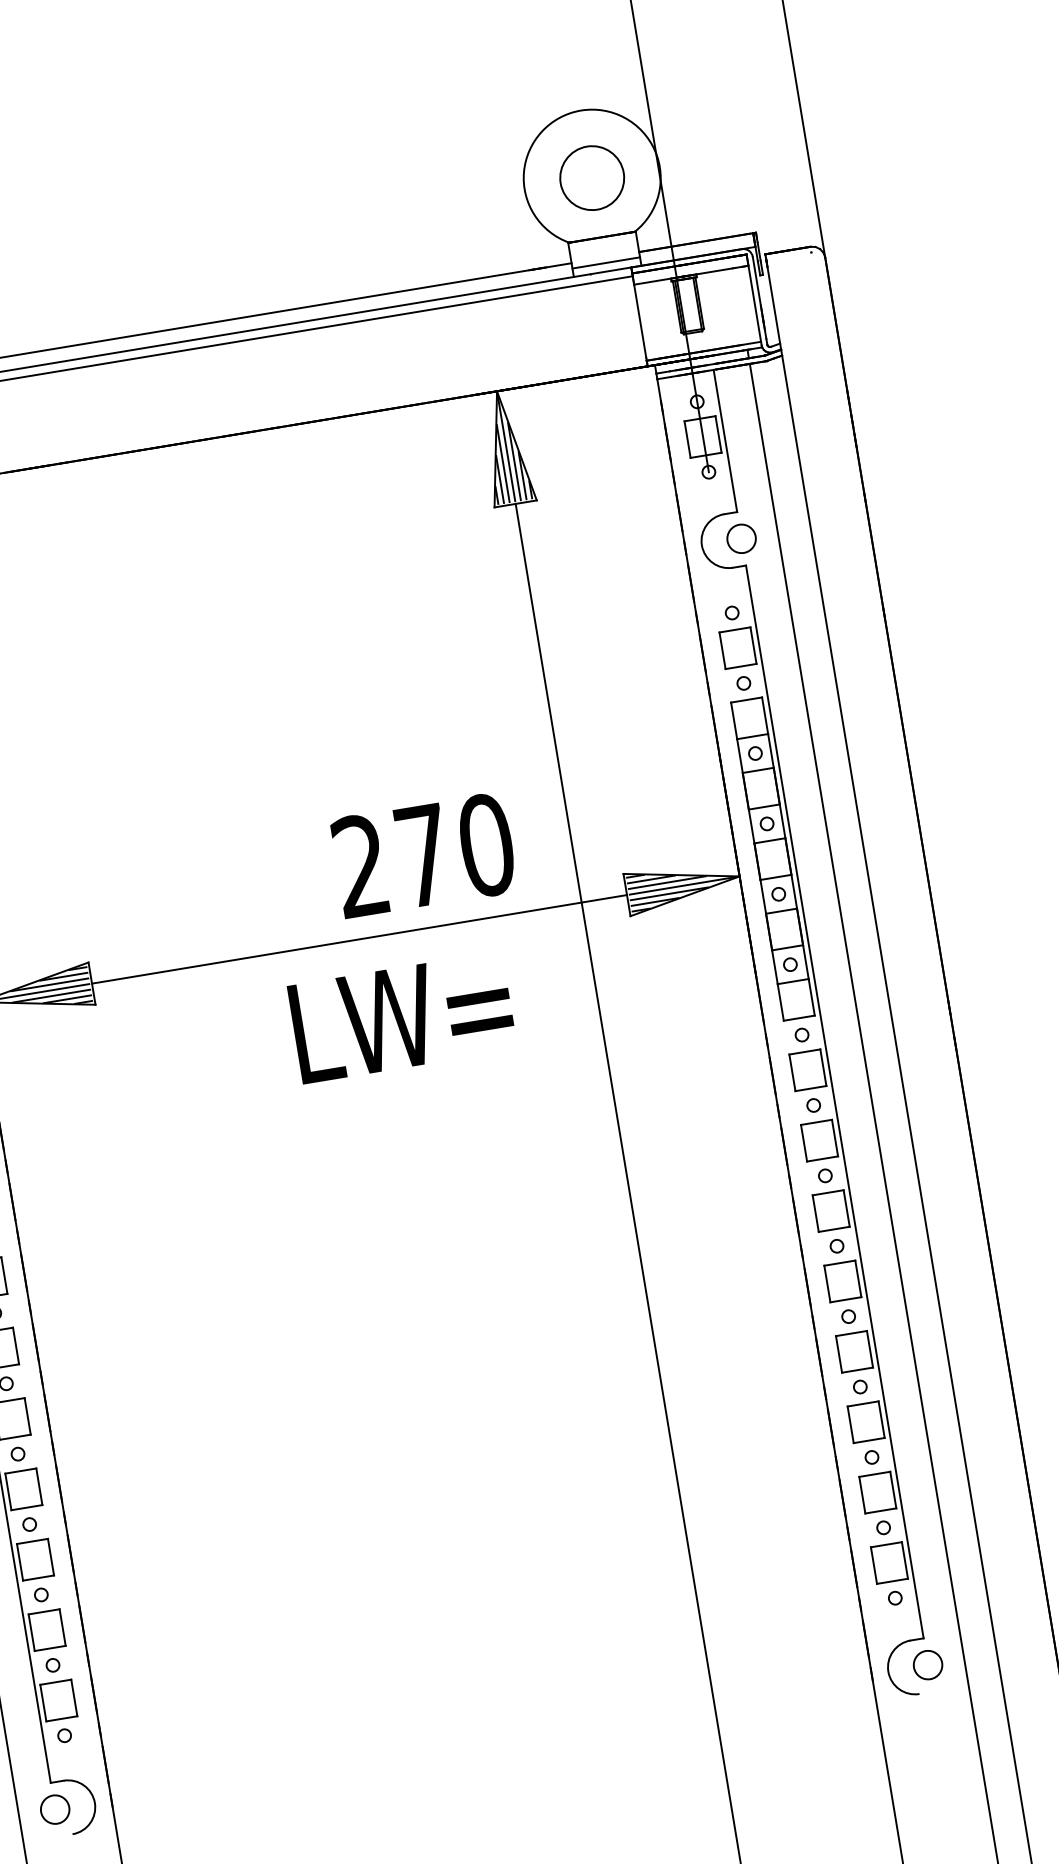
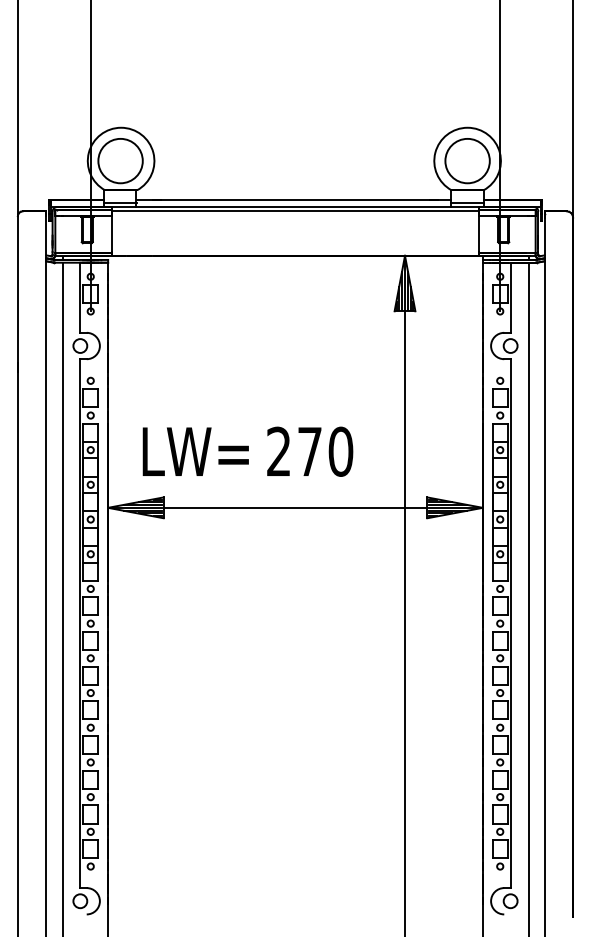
circle: (591, 177) -> (467, 160), size x1.43
text: (424, 854) -> (310, 451), moved
text: (401, 1017) -> (195, 451), moved

